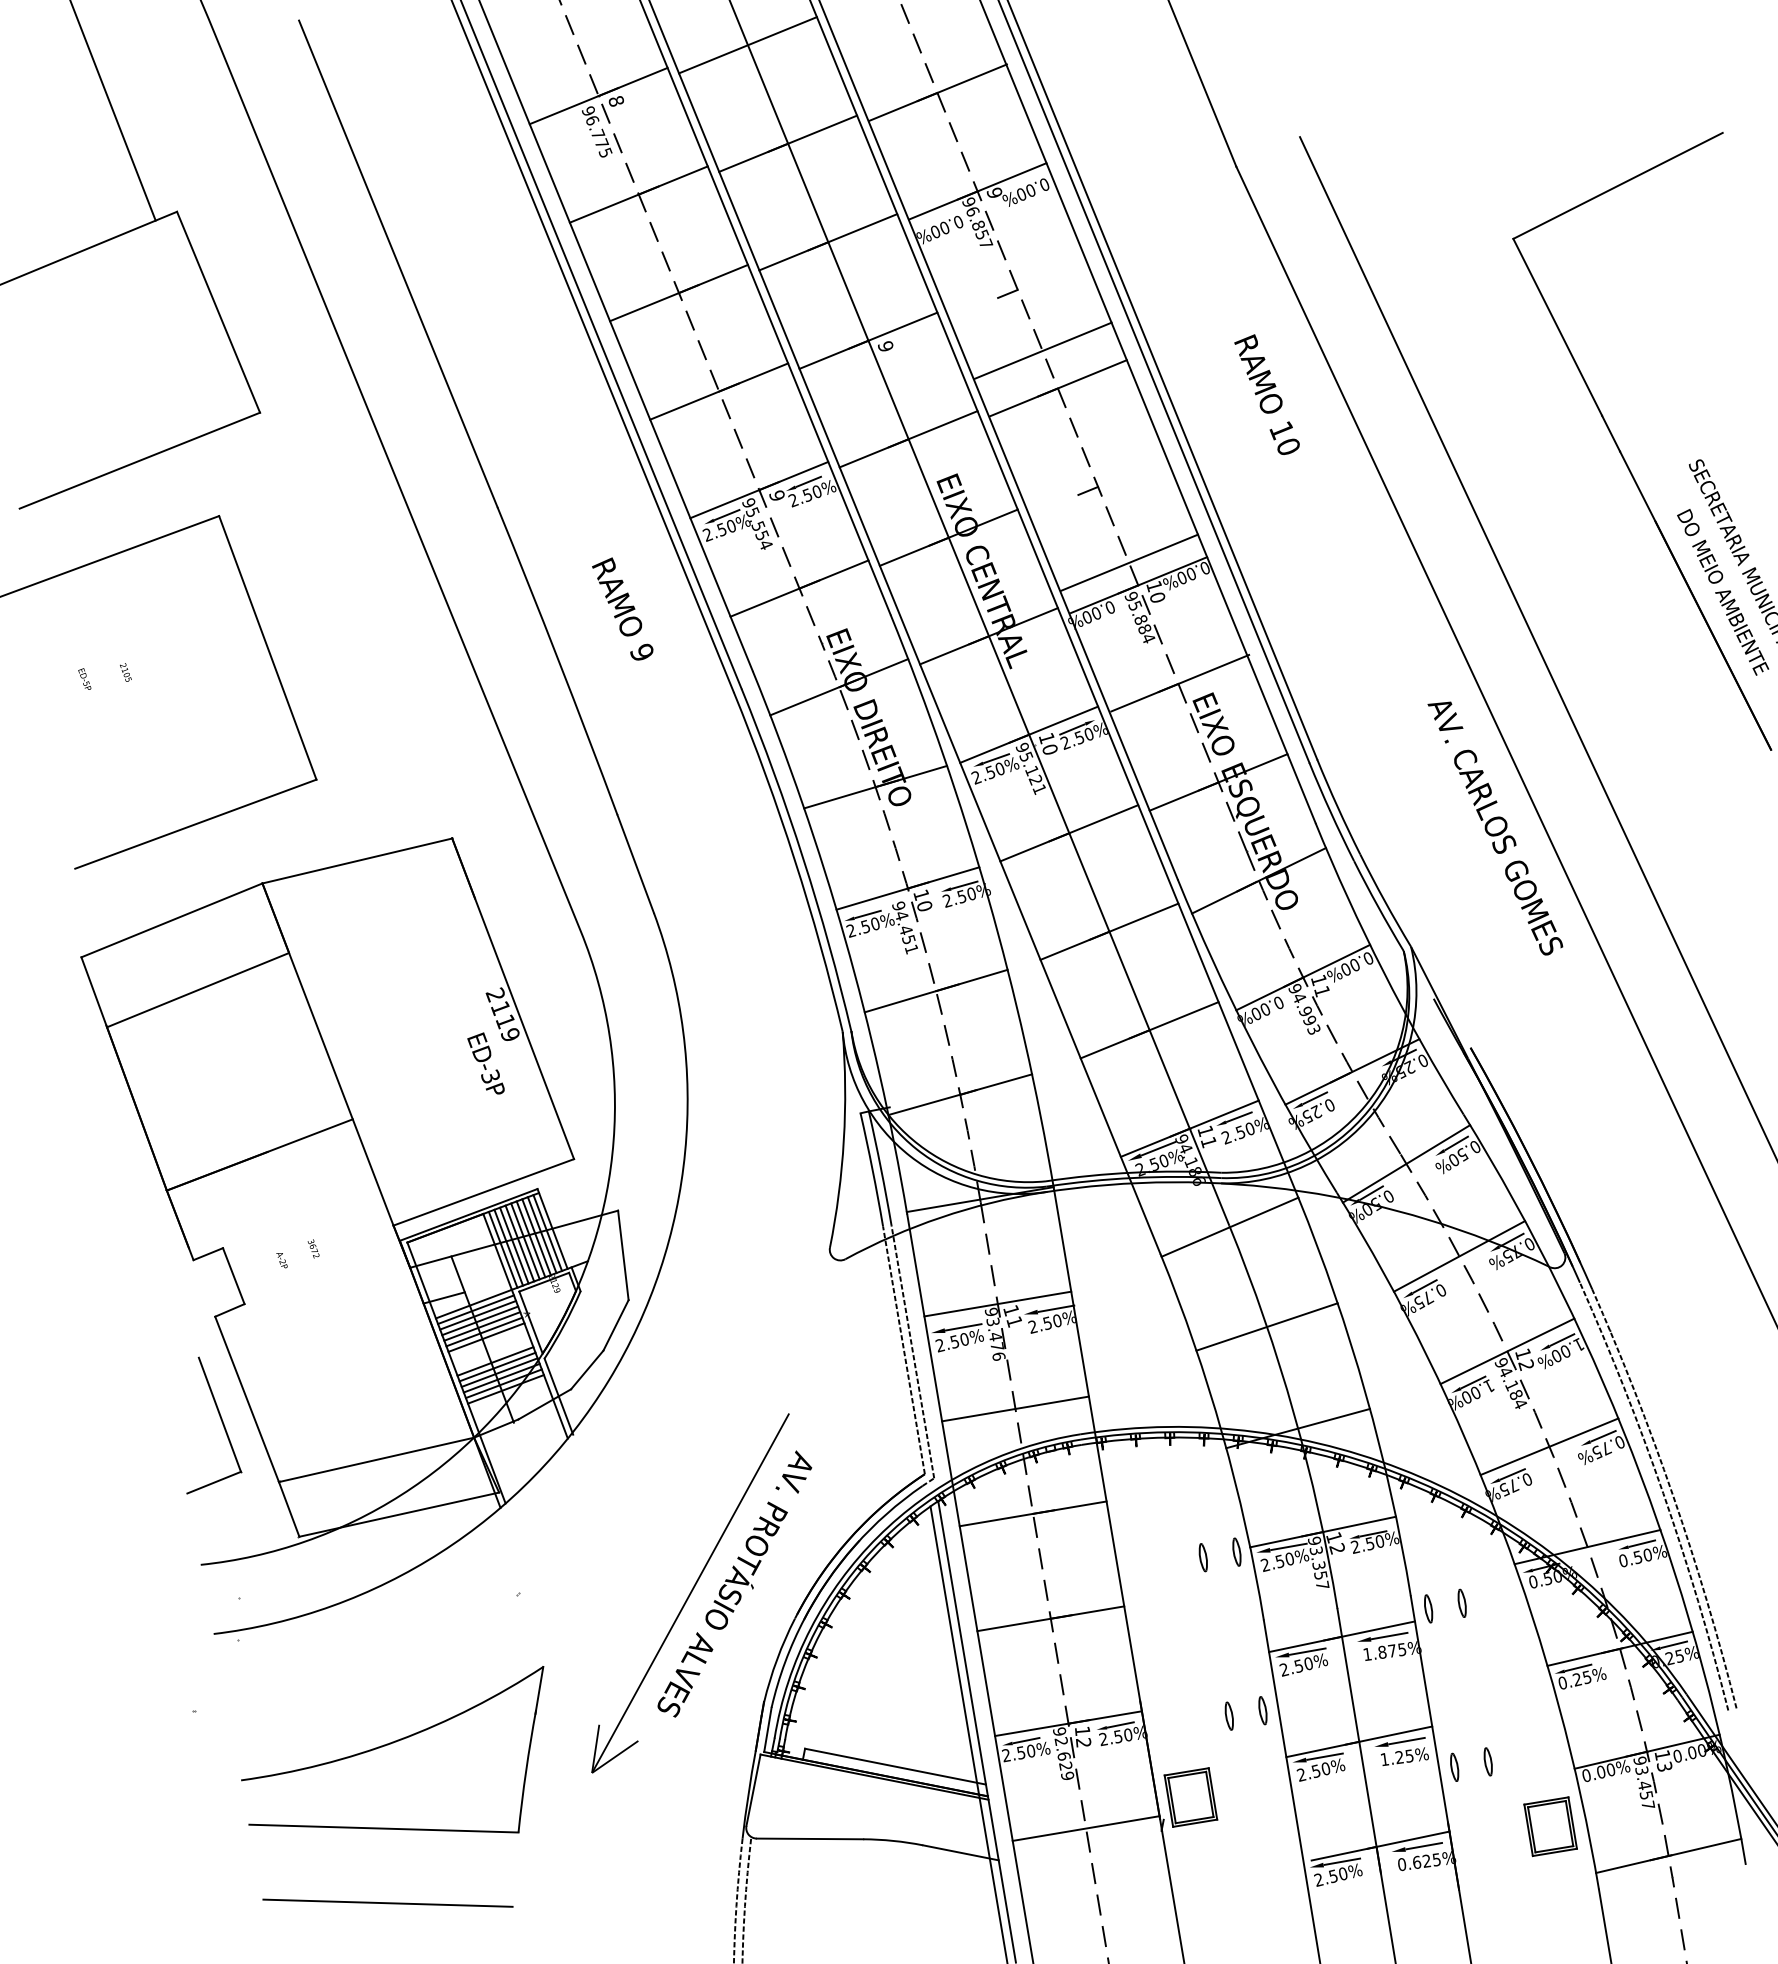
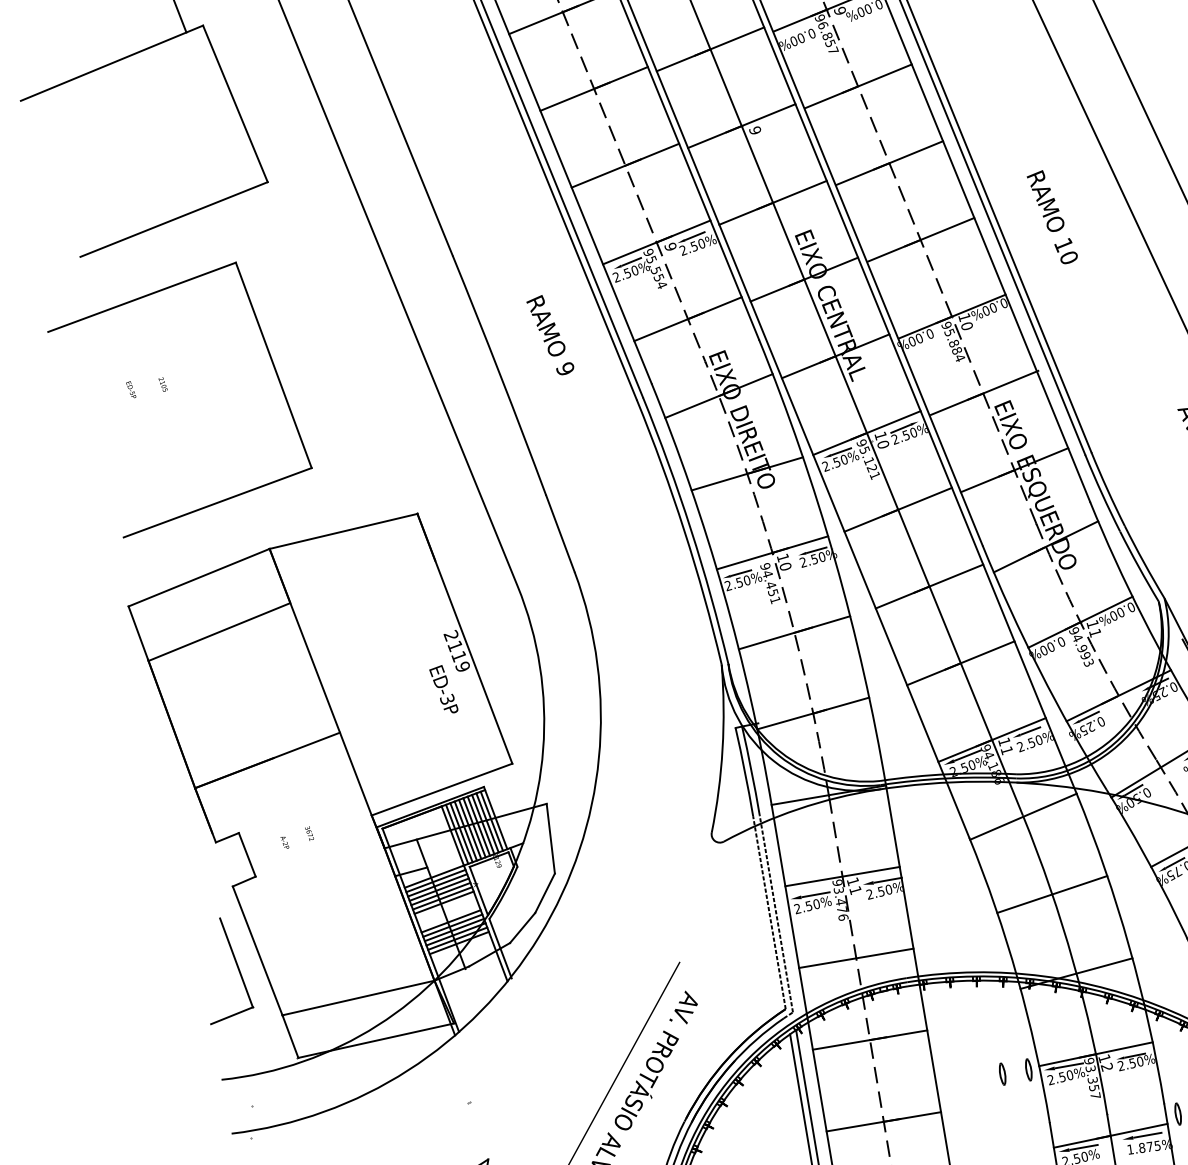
line: (1042, 350) -> (857, 86), moved
text: (1266, 394) -> (1051, 217), moved
line: (1129, 562) -> (920, 239), moved

